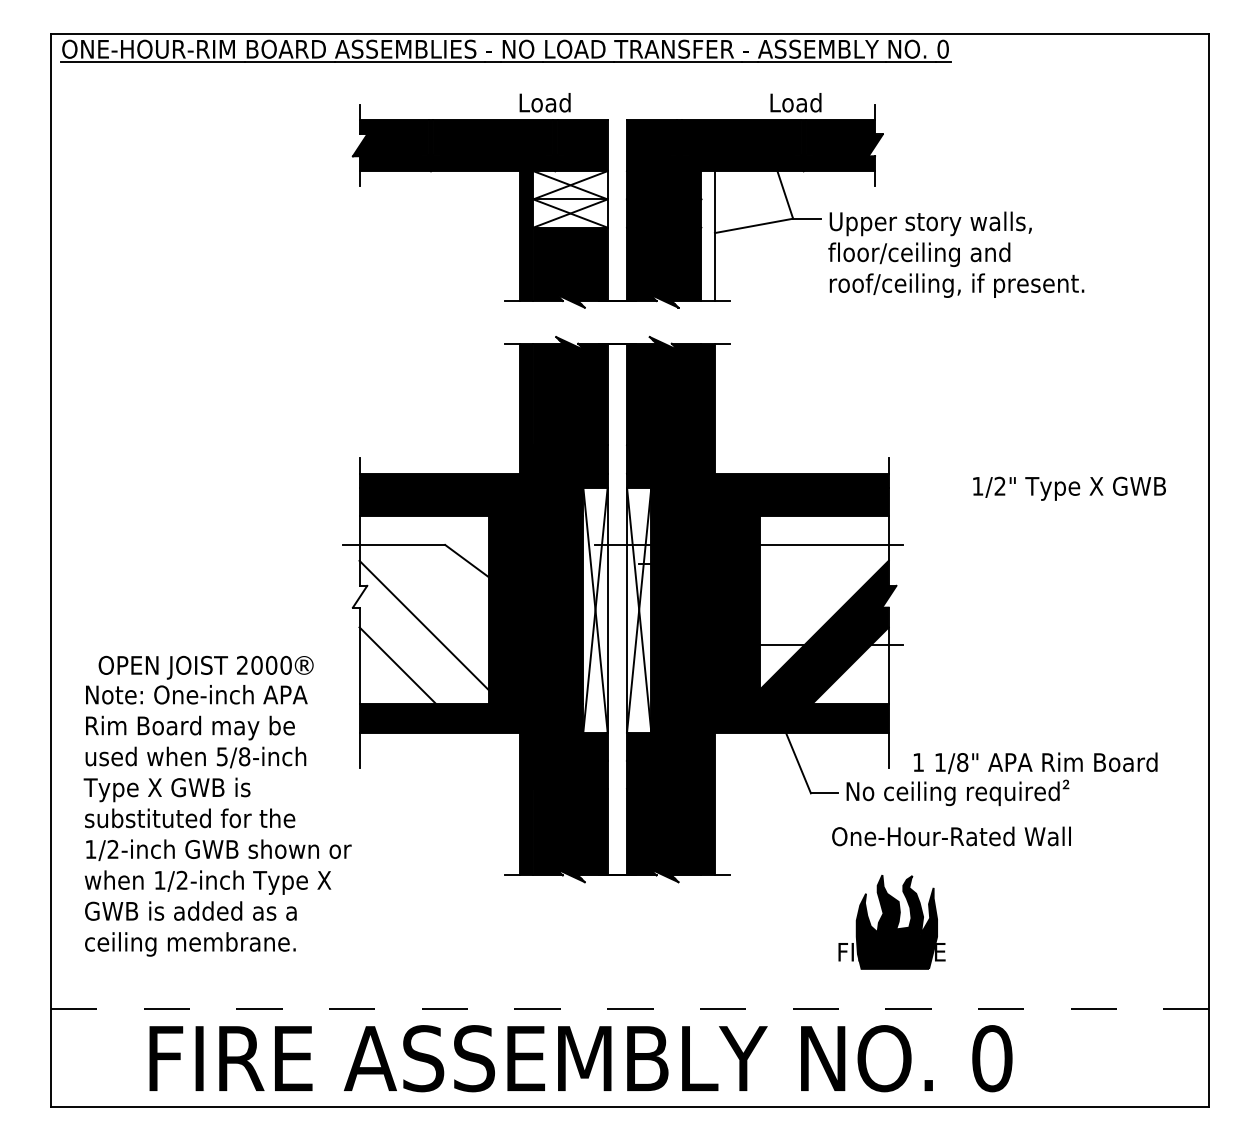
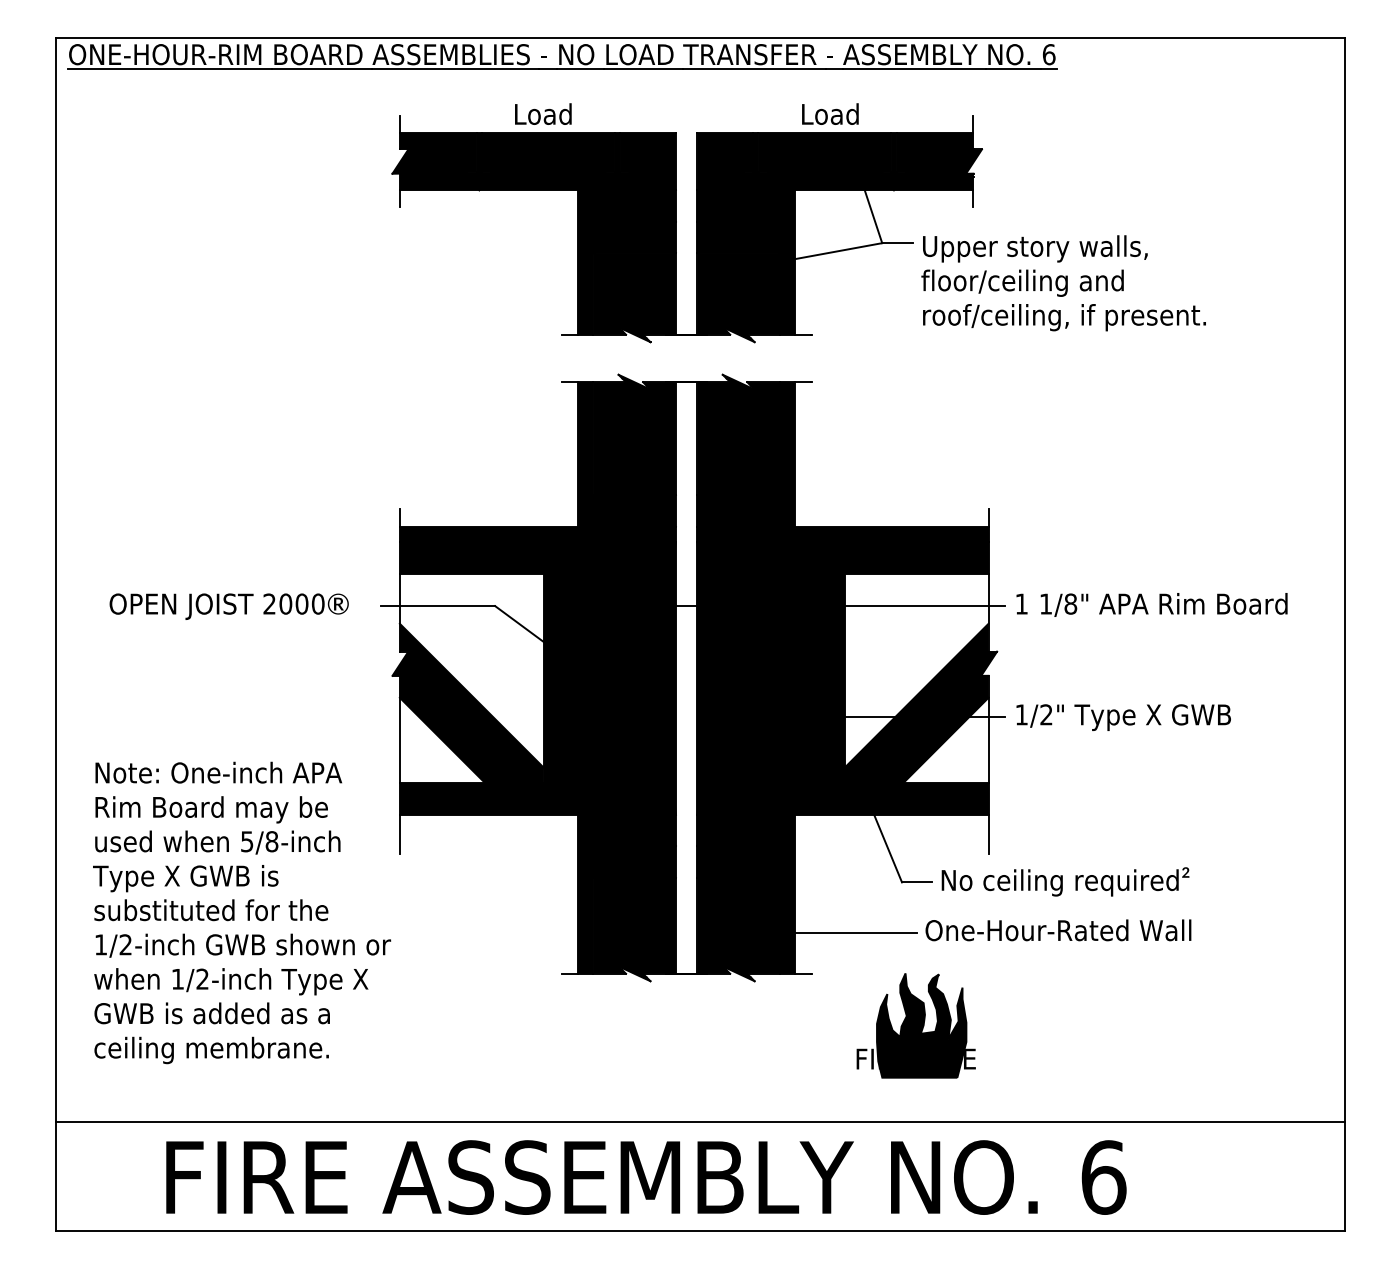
text: (942, 49) -> (1048, 54), 0 -> 6
text: (545, 102) -> (543, 113), moved
text: (796, 102) -> (830, 113), moved
fill: (570, 199) -> (634, 221), added
fill: (707, 236) -> (787, 262), added
text: (1069, 488) -> (1123, 717), moved
fill: (594, 610) -> (661, 678), added
fill: (638, 610) -> (710, 678), added
fill: (420, 632) -> (467, 703), added
text: (205, 667) -> (228, 606), moved
text: (1035, 762) -> (1151, 604), moved
line: (769, 838) -> (855, 932), added
part: (891, 921) -> (915, 1025), moved
line: (630, 1009) -> (701, 1122), dashed -> solid
text: (992, 1058) -> (1103, 1177), 0 -> 6

